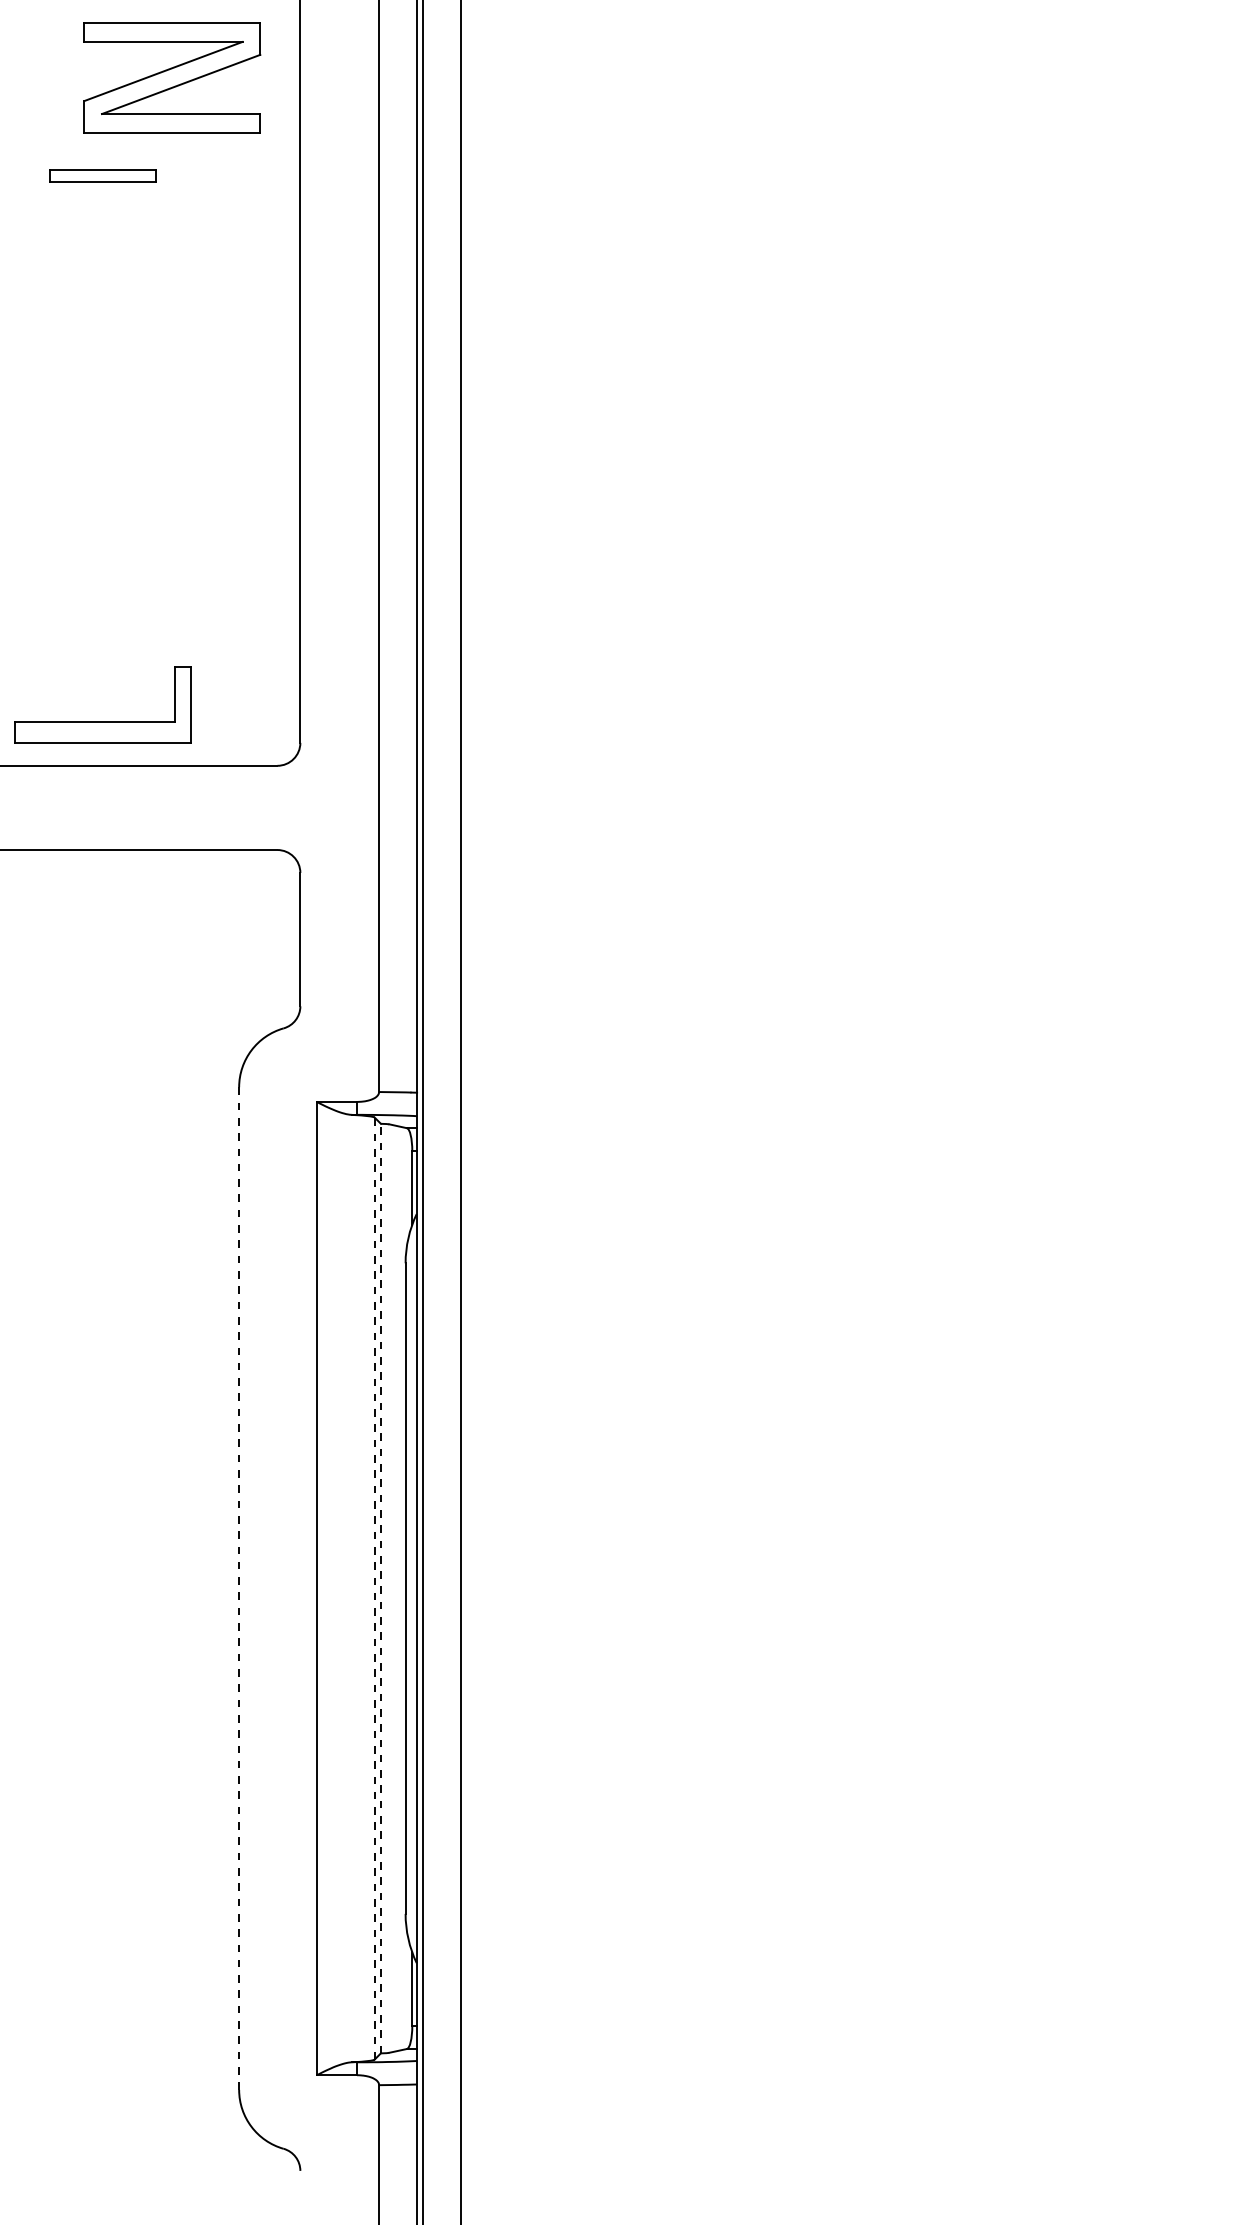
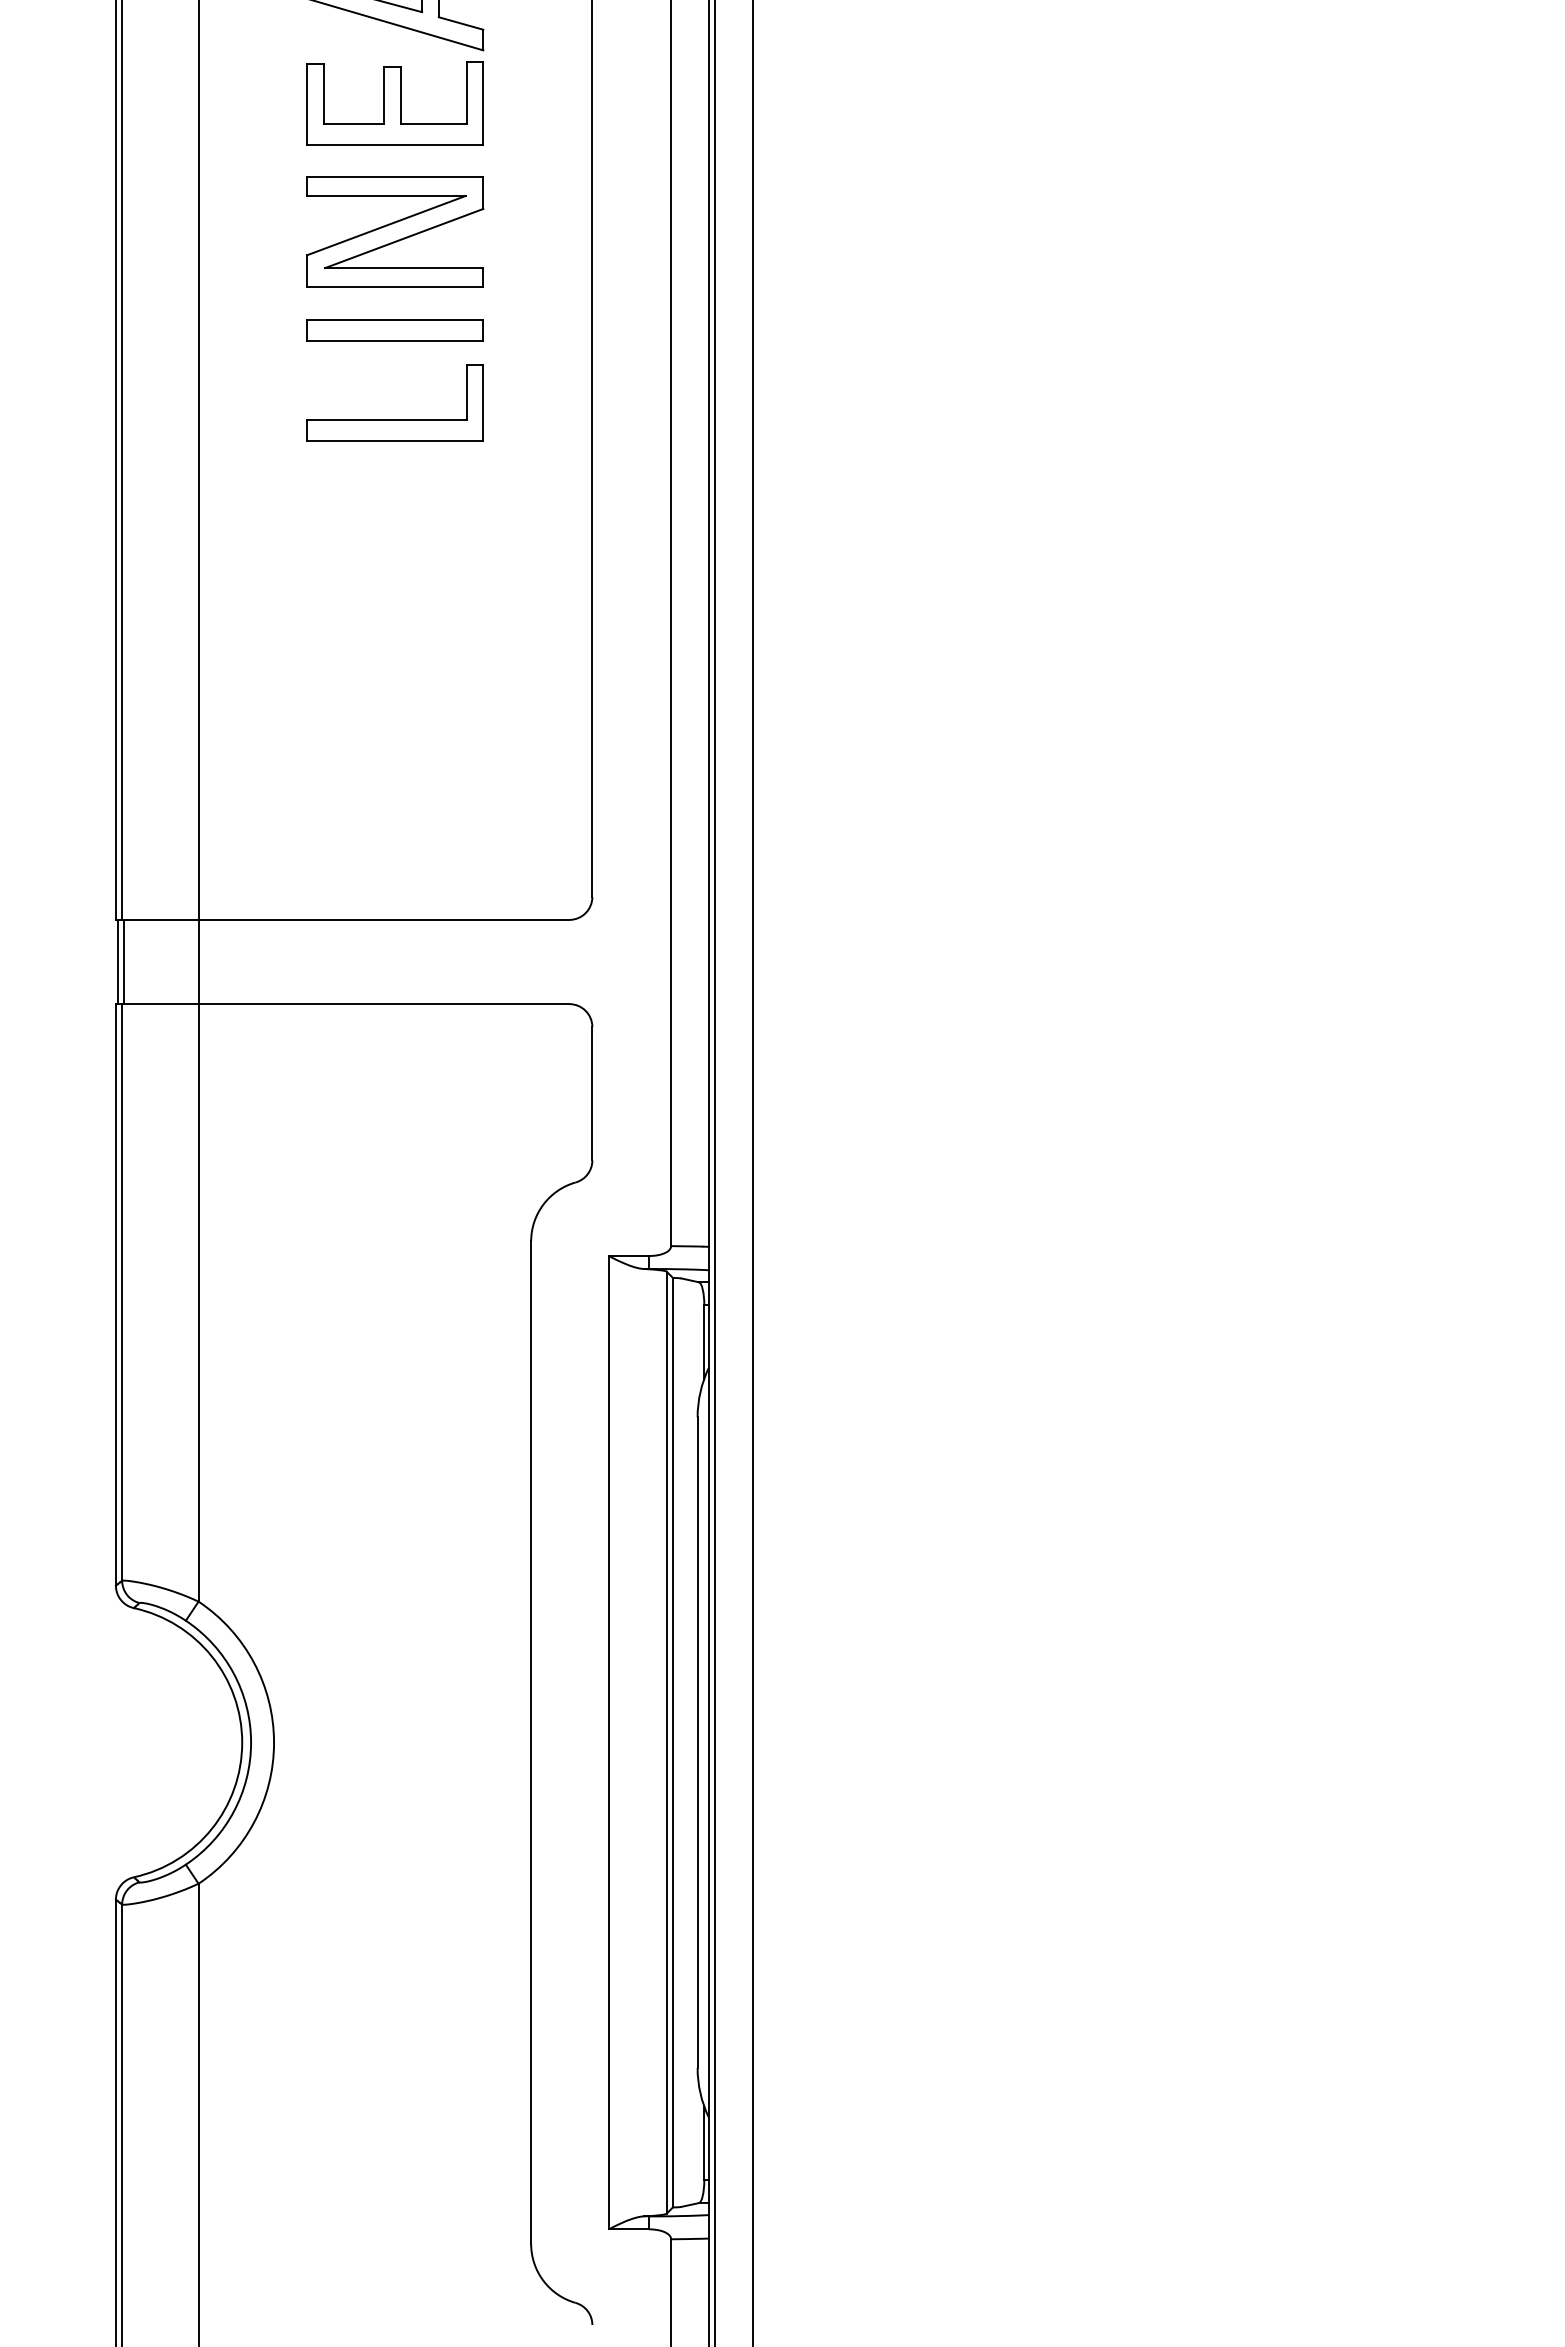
part: (172, 77) -> (395, 231), moved
part: (102, 176) -> (394, 330), size x1.67
part: (102, 721) -> (394, 419), moved
line: (374, 1588) -> (666, 1742), dashed -> solid
line: (380, 1588) -> (672, 1742), dashed -> solid
line: (239, 1589) -> (531, 1743), dashed -> solid

